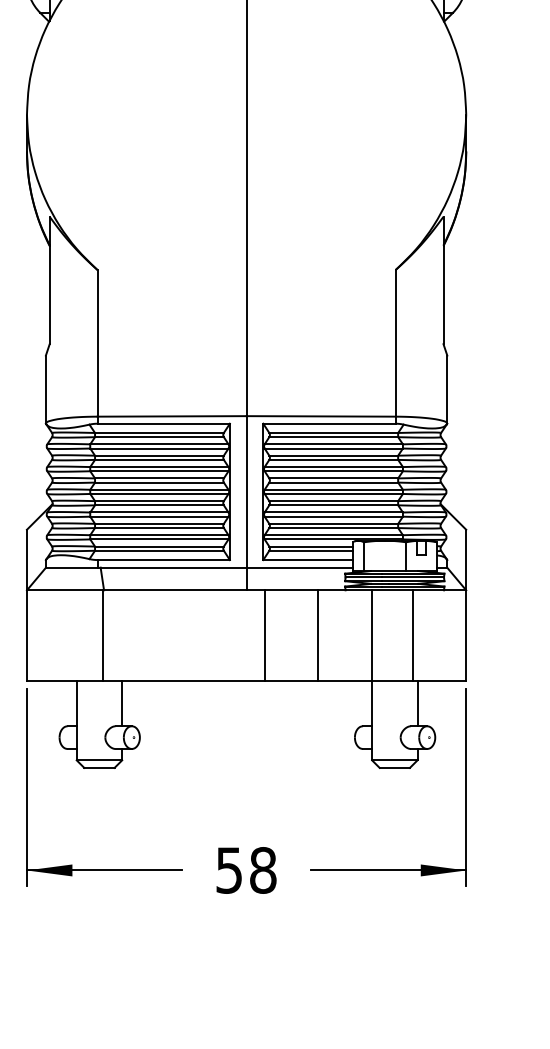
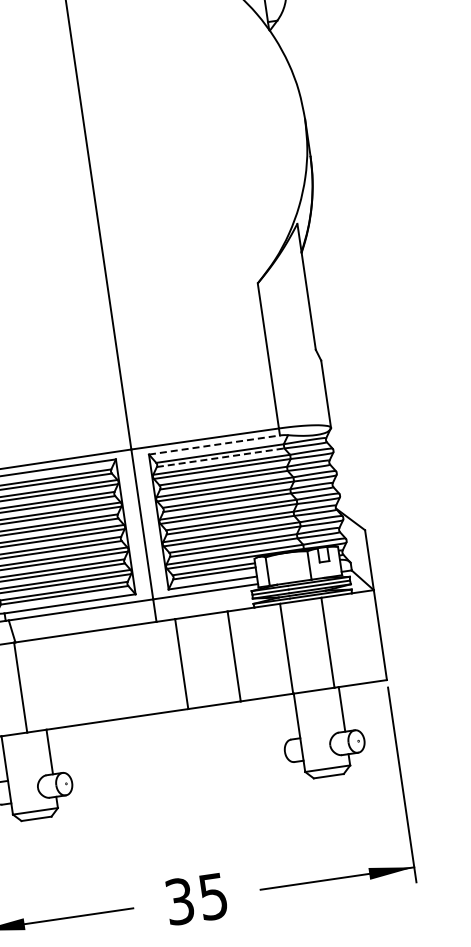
line: (329, 423) -> (214, 444), solid -> dashed
line: (334, 437) -> (221, 457), solid -> dashed
text: (246, 870) -> (196, 899), 58 -> 35

